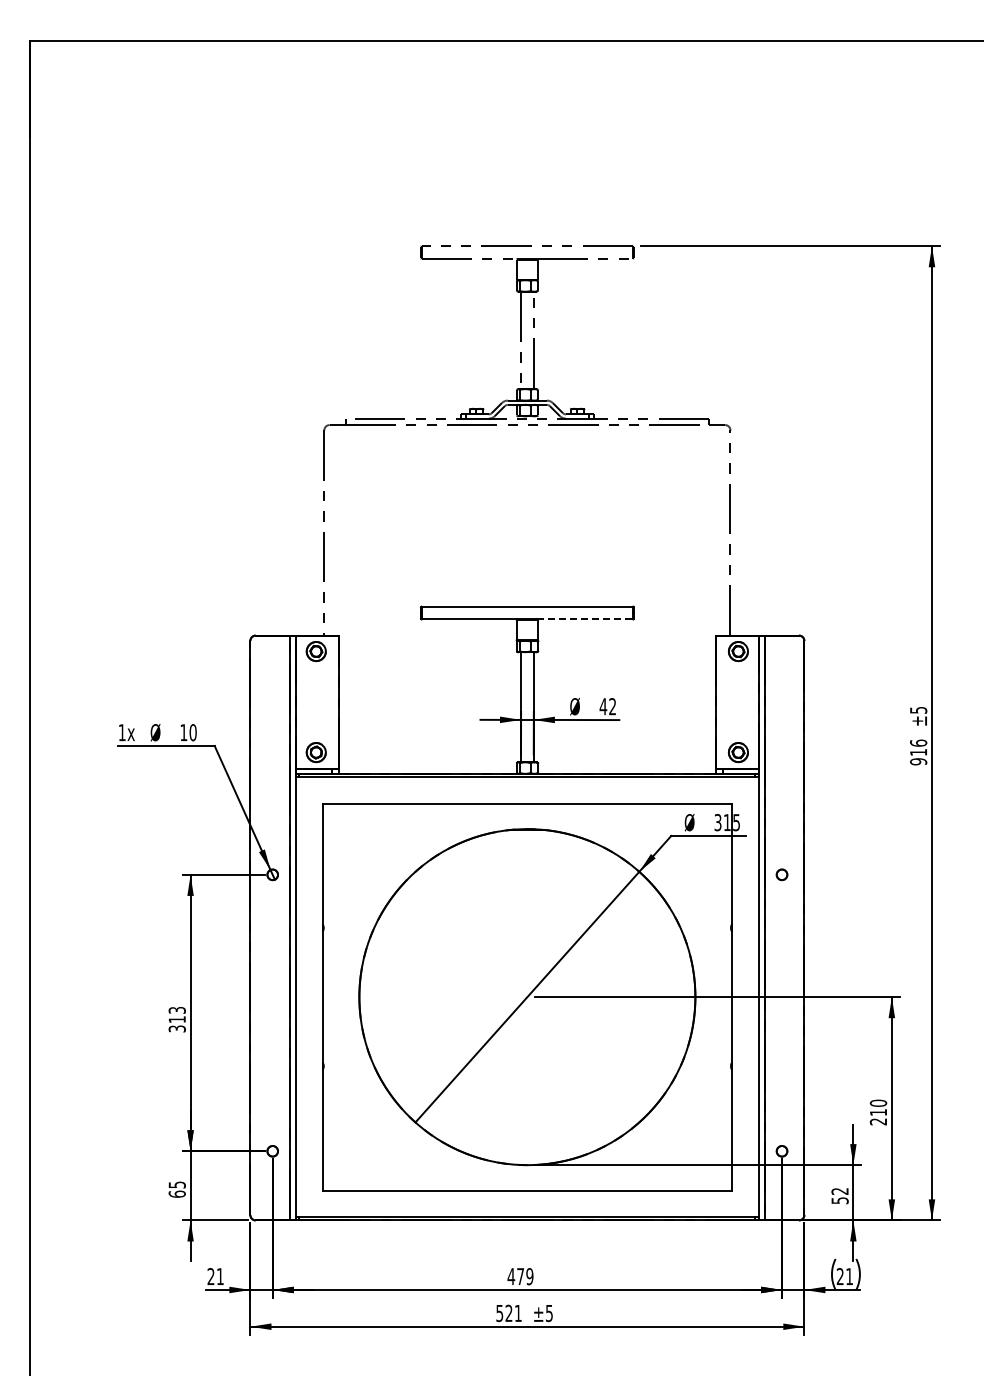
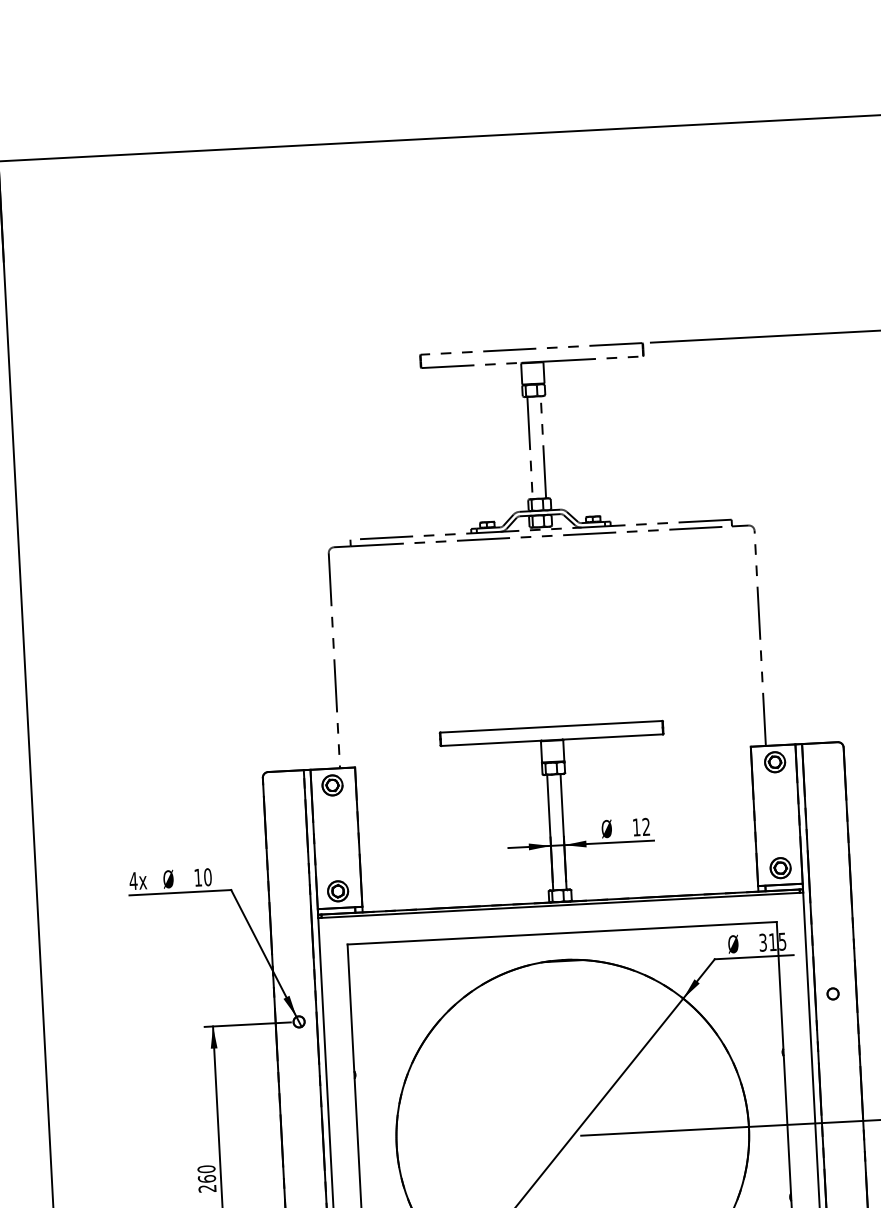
line: (585, 619) -> (613, 737), dashed -> solid
text: (603, 706) -> (636, 827), 42 -> 12
text: (122, 732) -> (133, 880), 1x -> 4x
text: (176, 1019) -> (206, 1178), 313 -> 260

